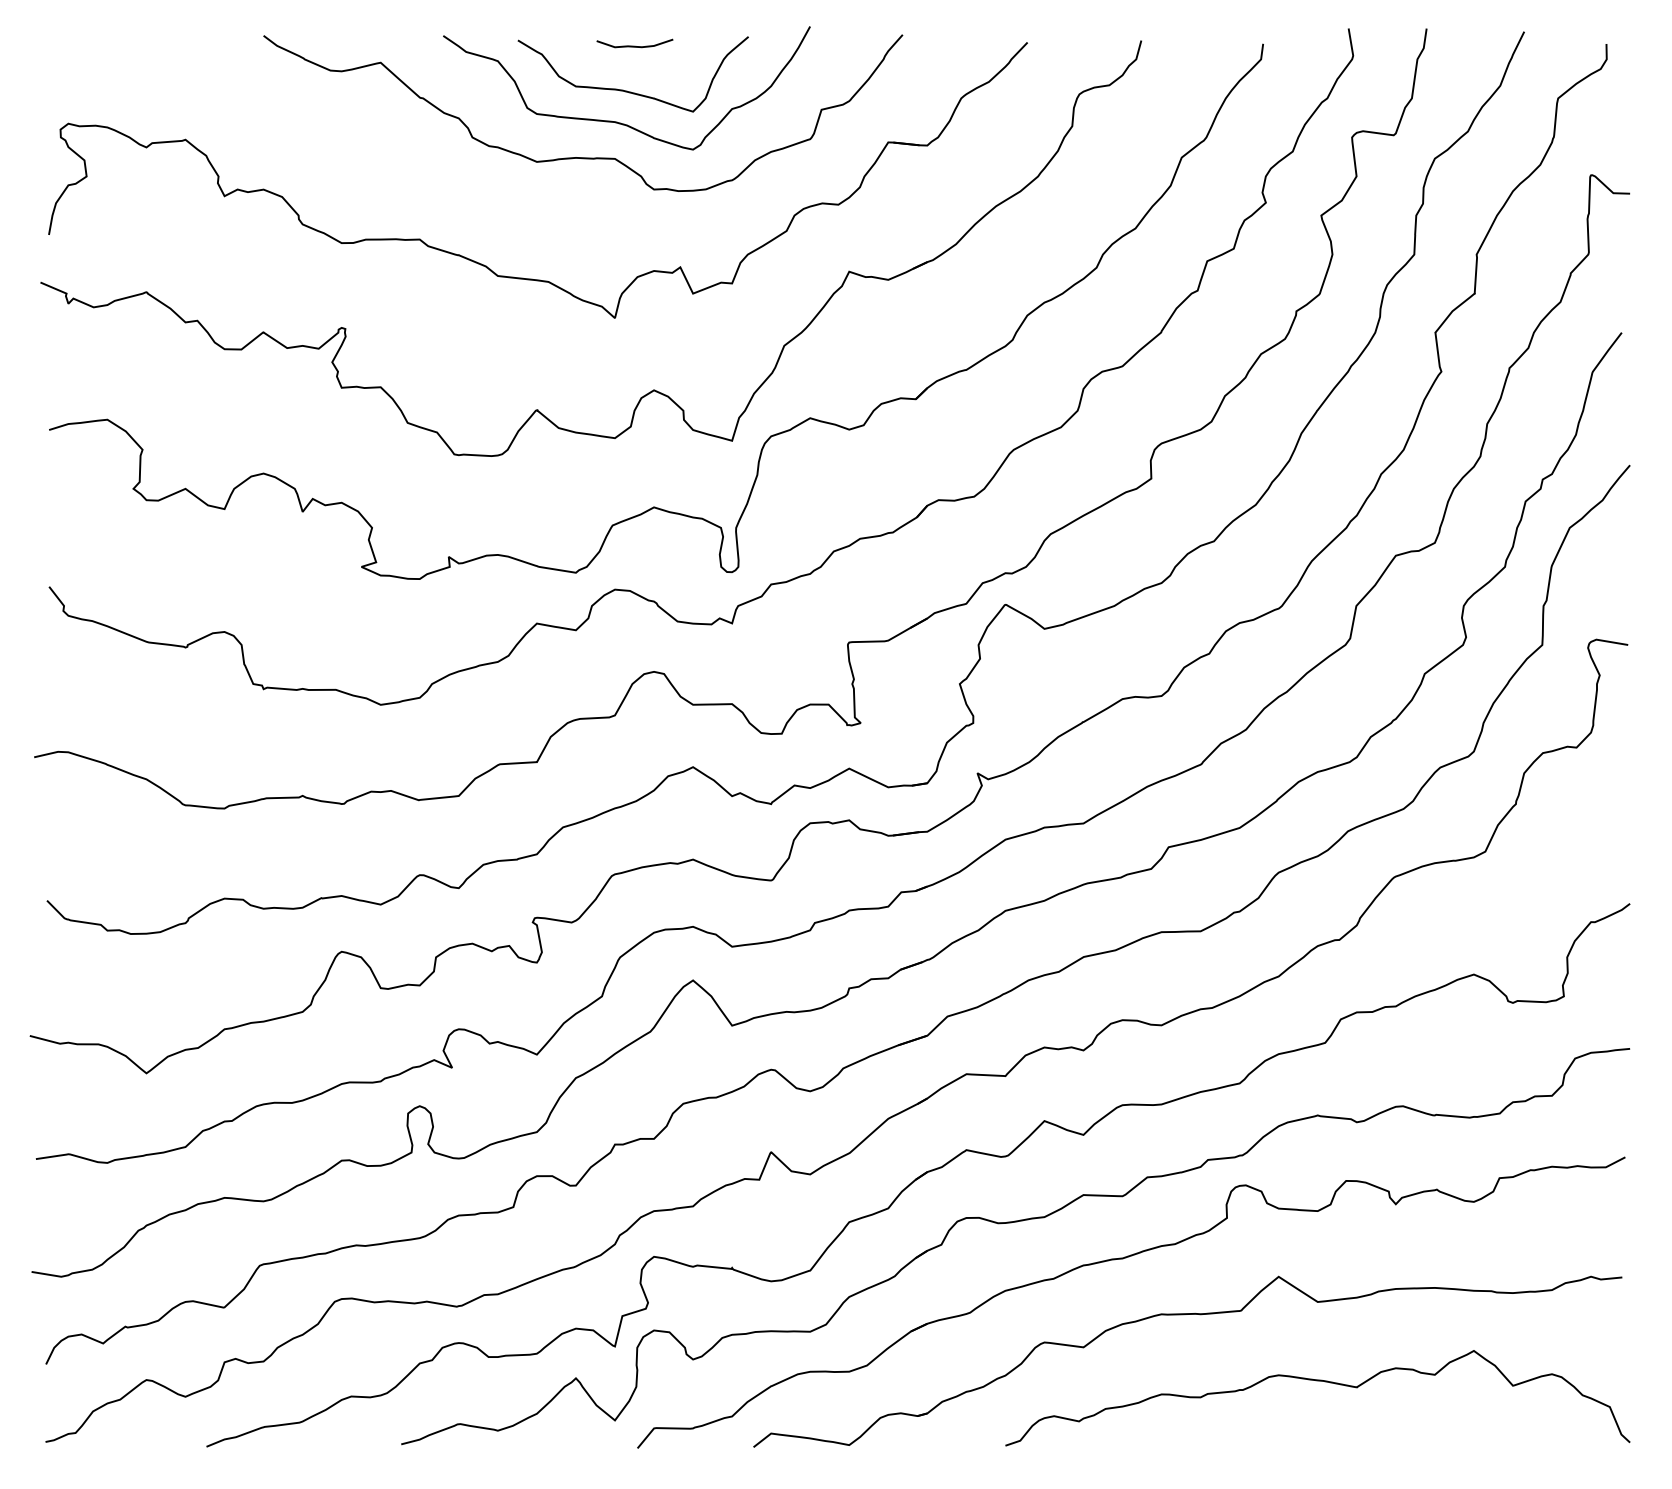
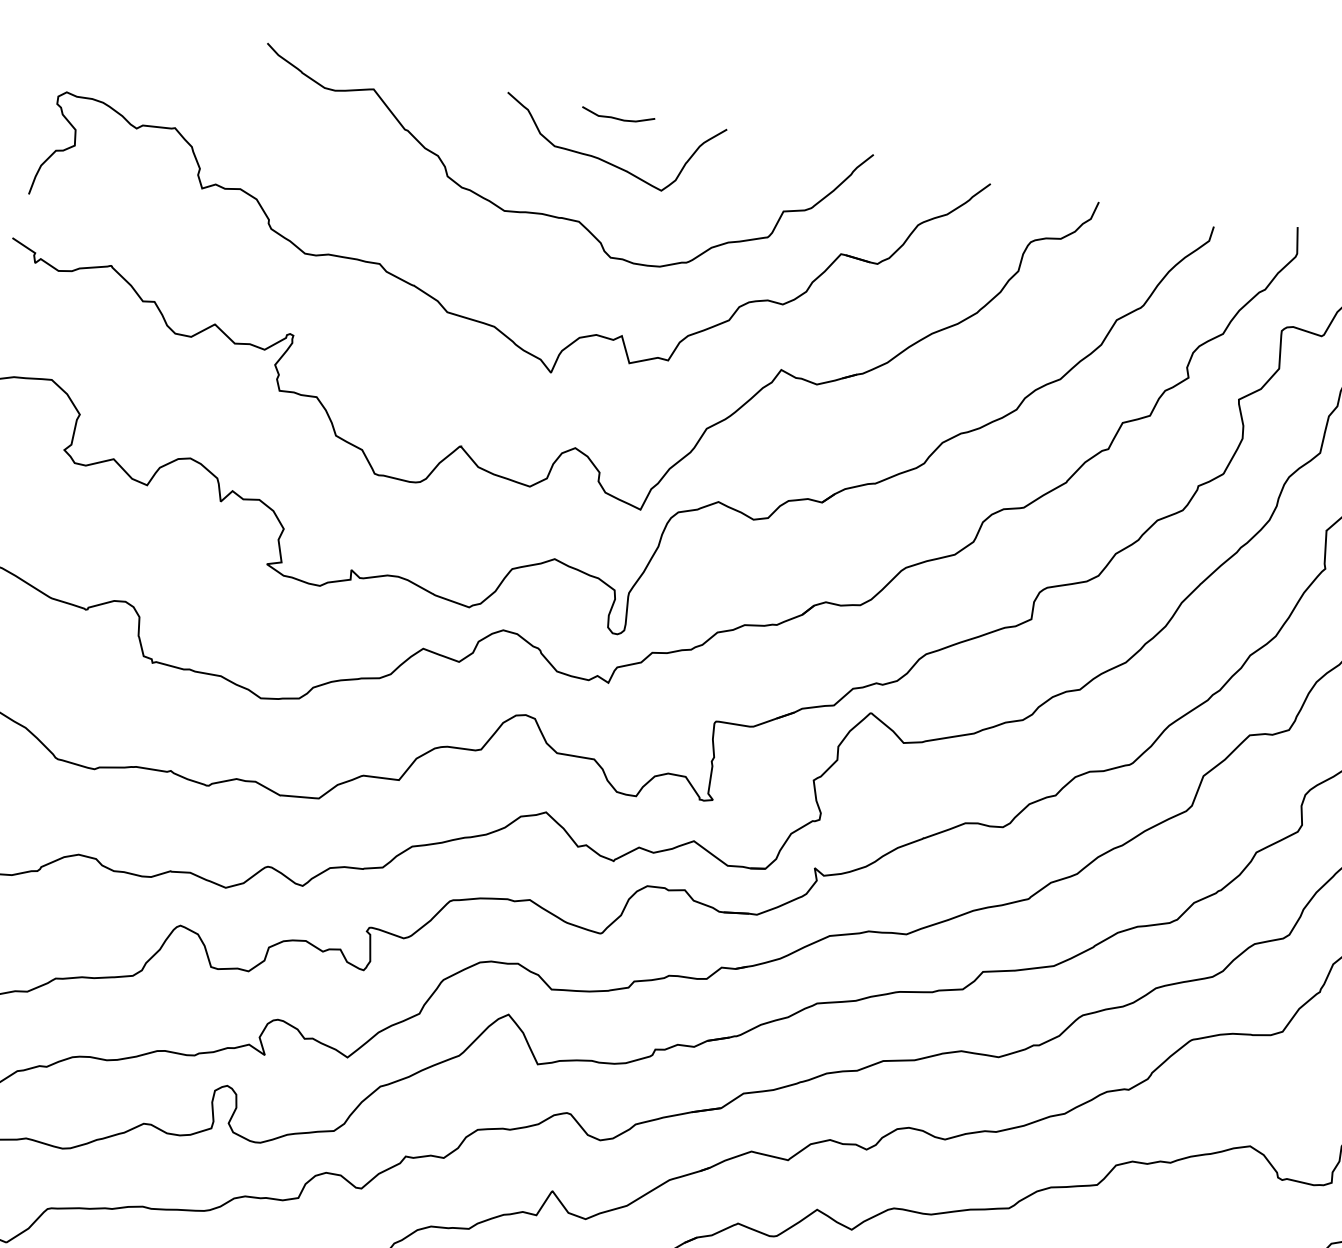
curve: (617, 121) -> (587, 186), removed

